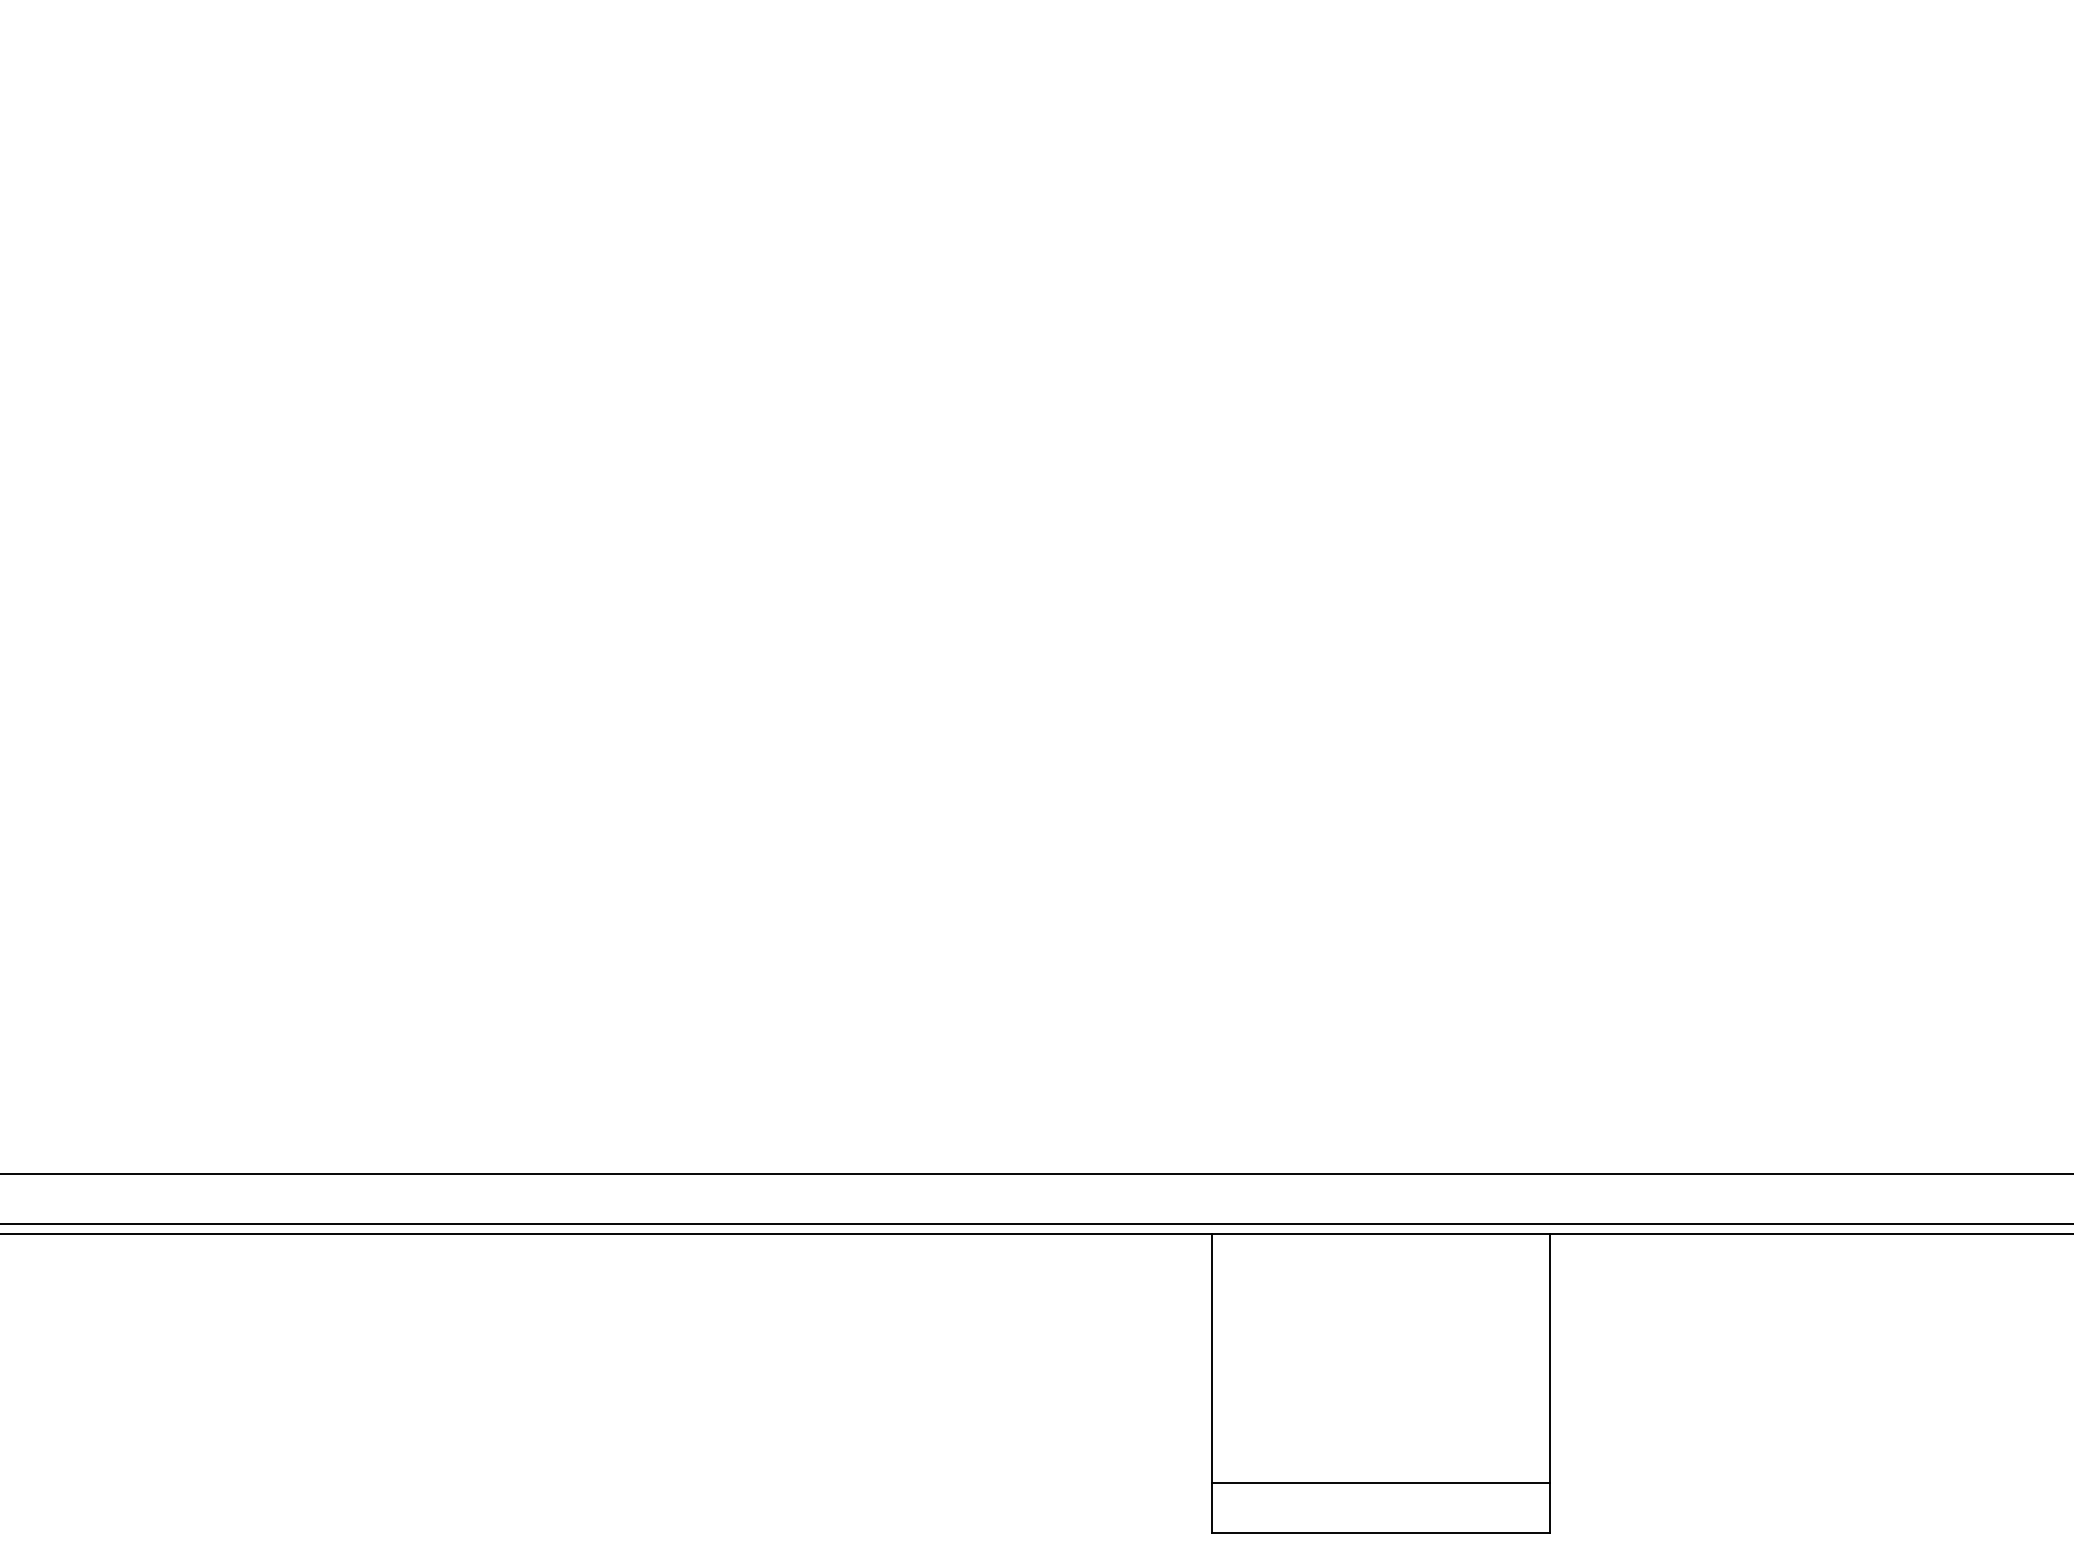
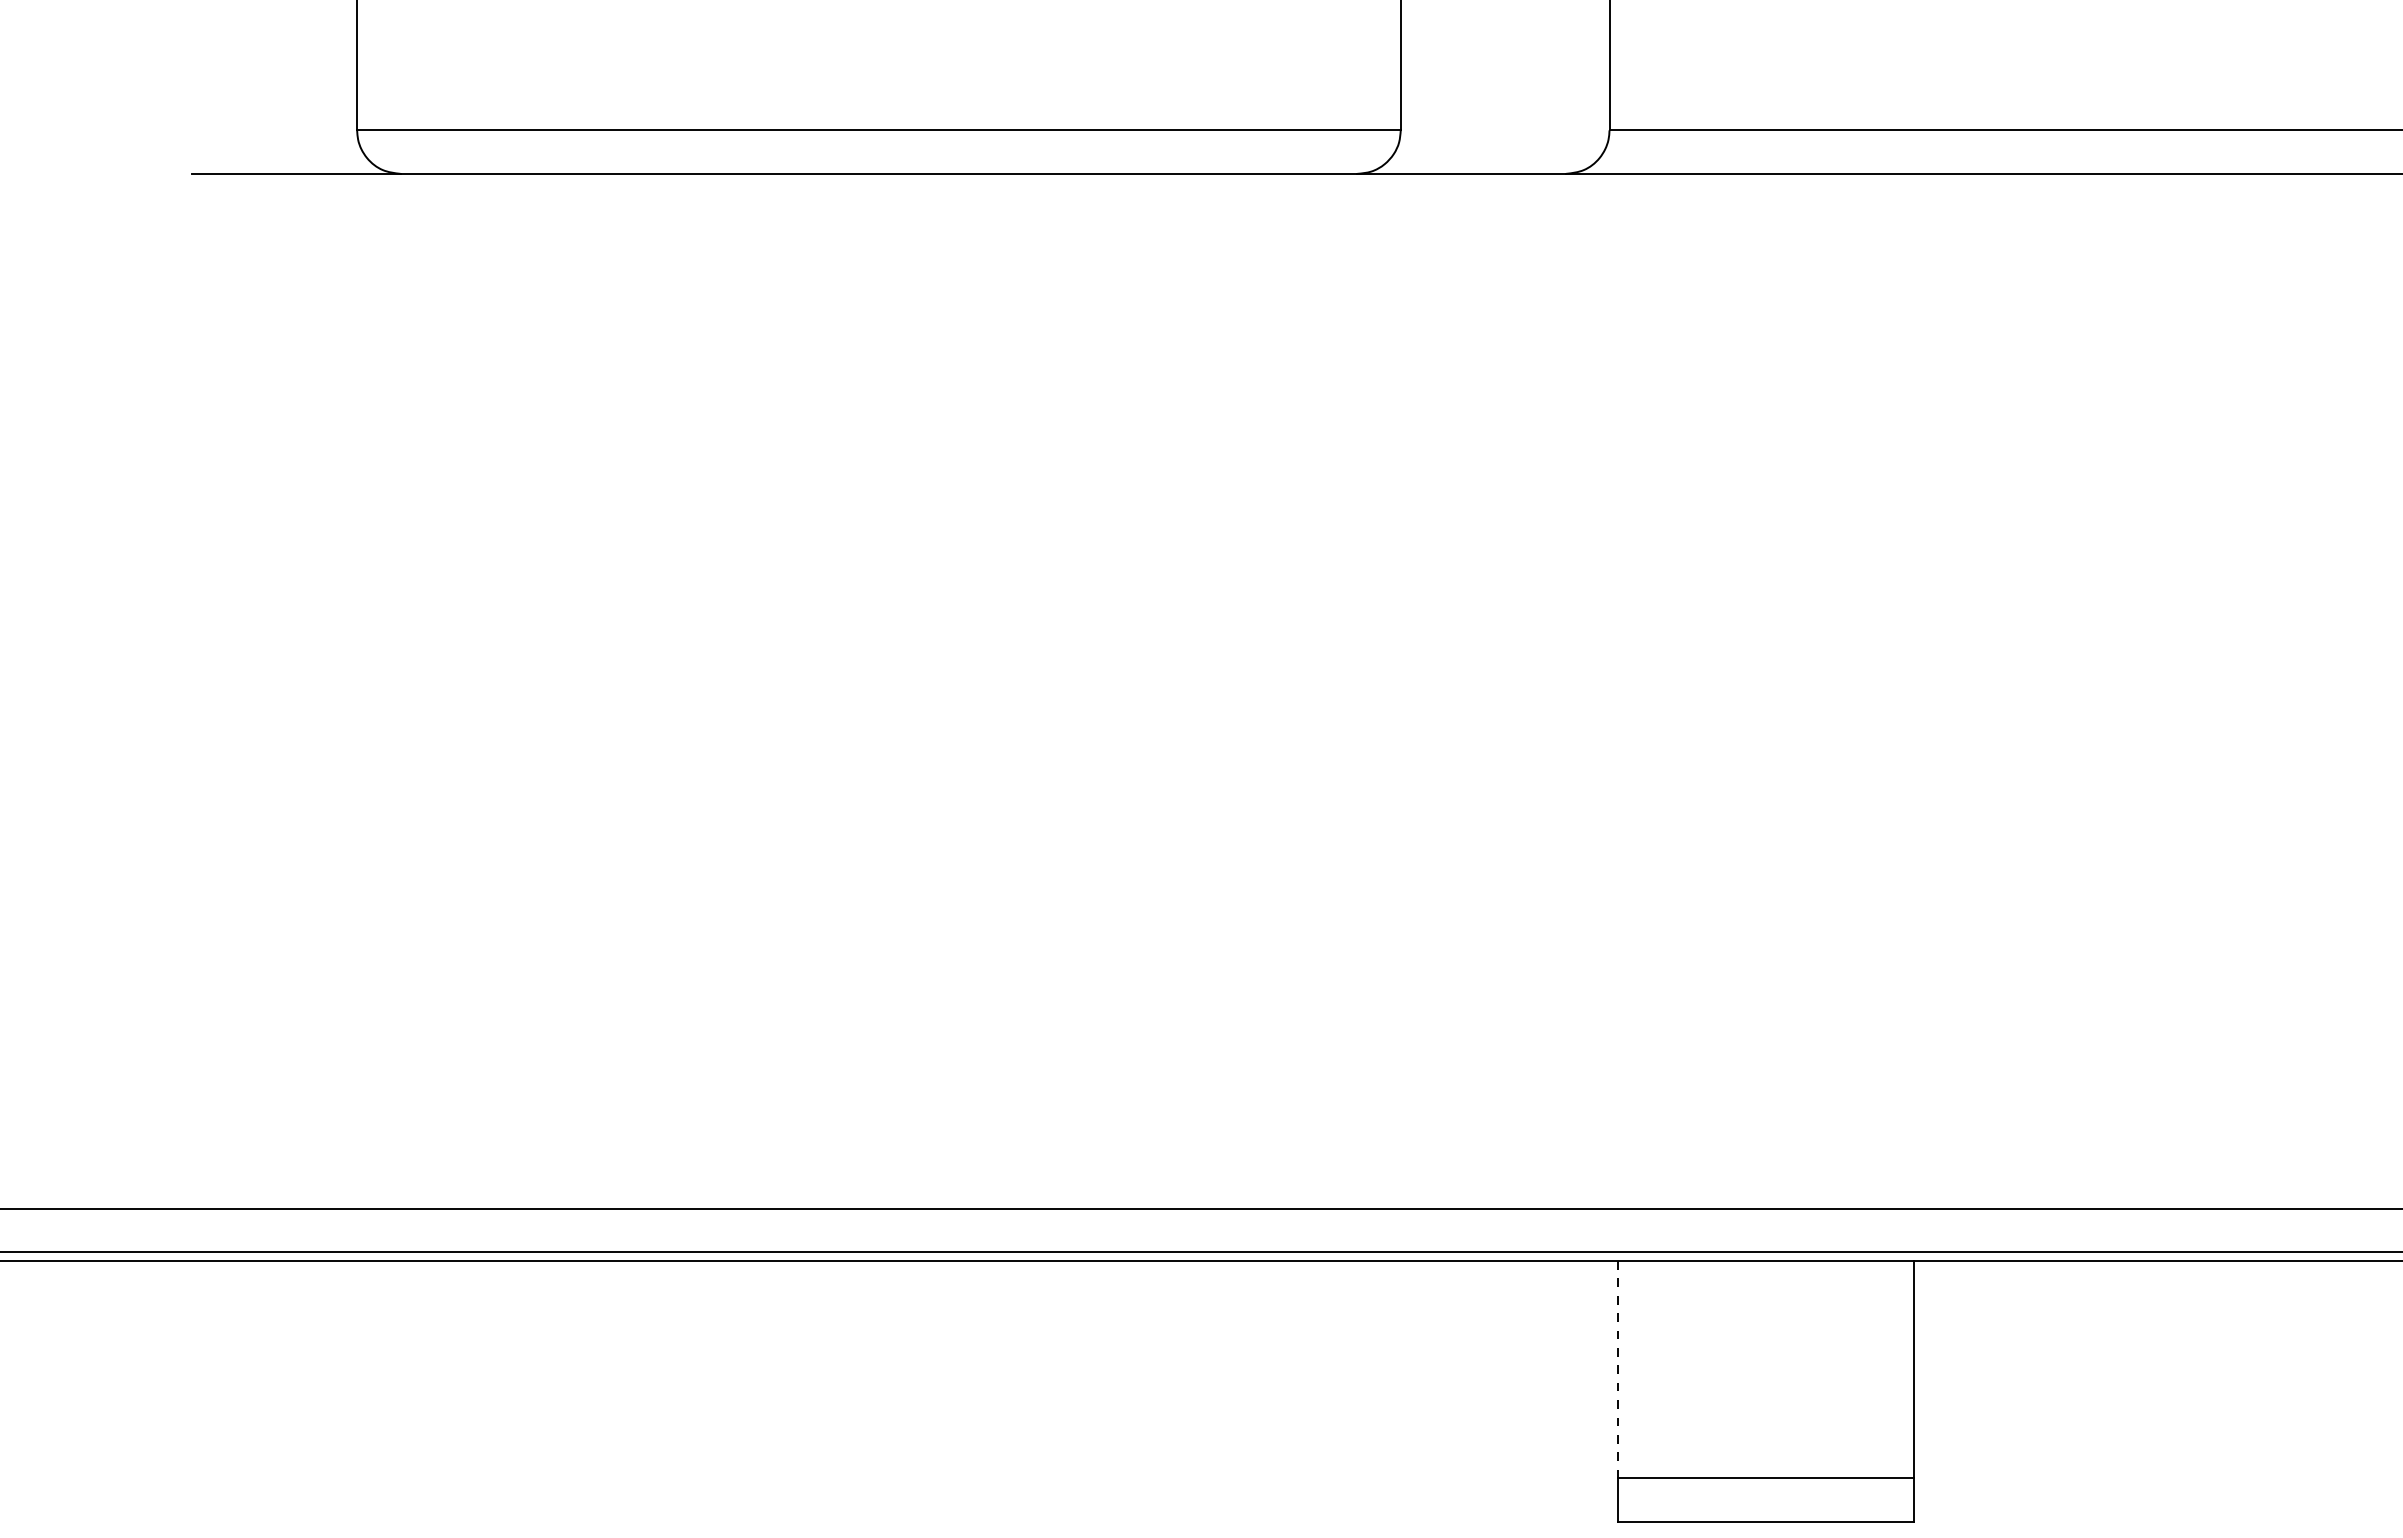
line: (1212, 1358) -> (1618, 1369), solid -> dashed

